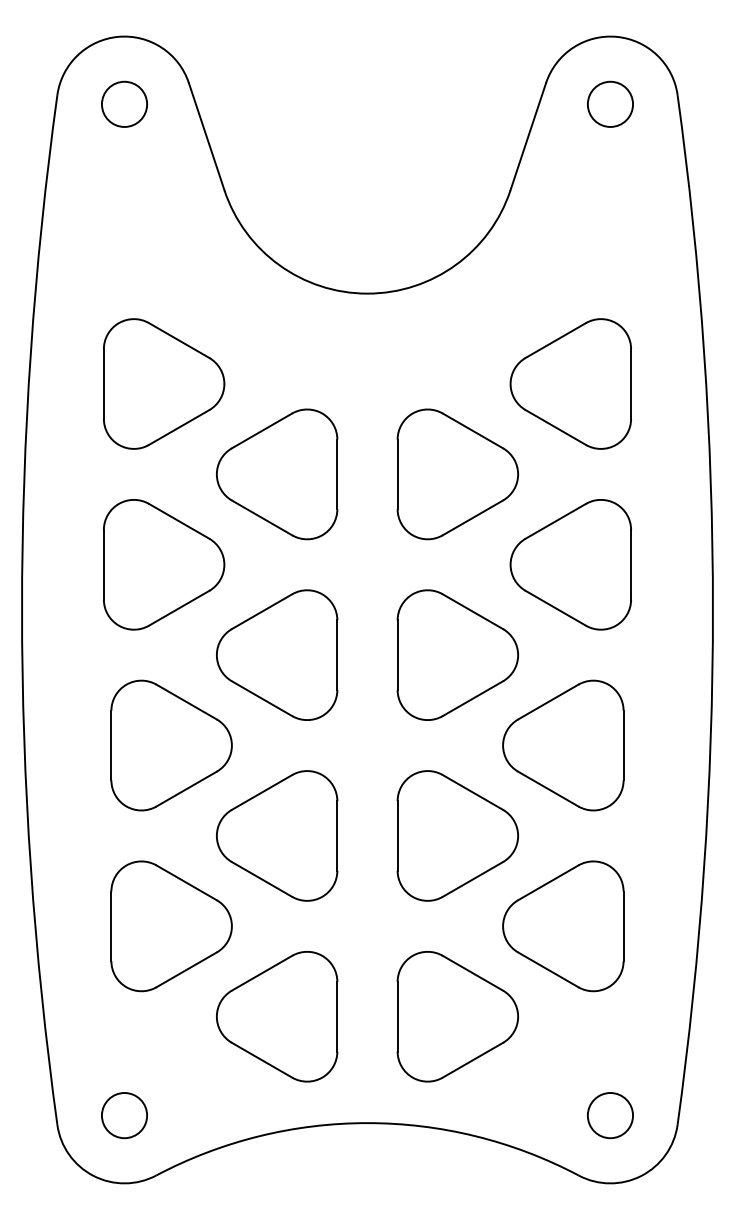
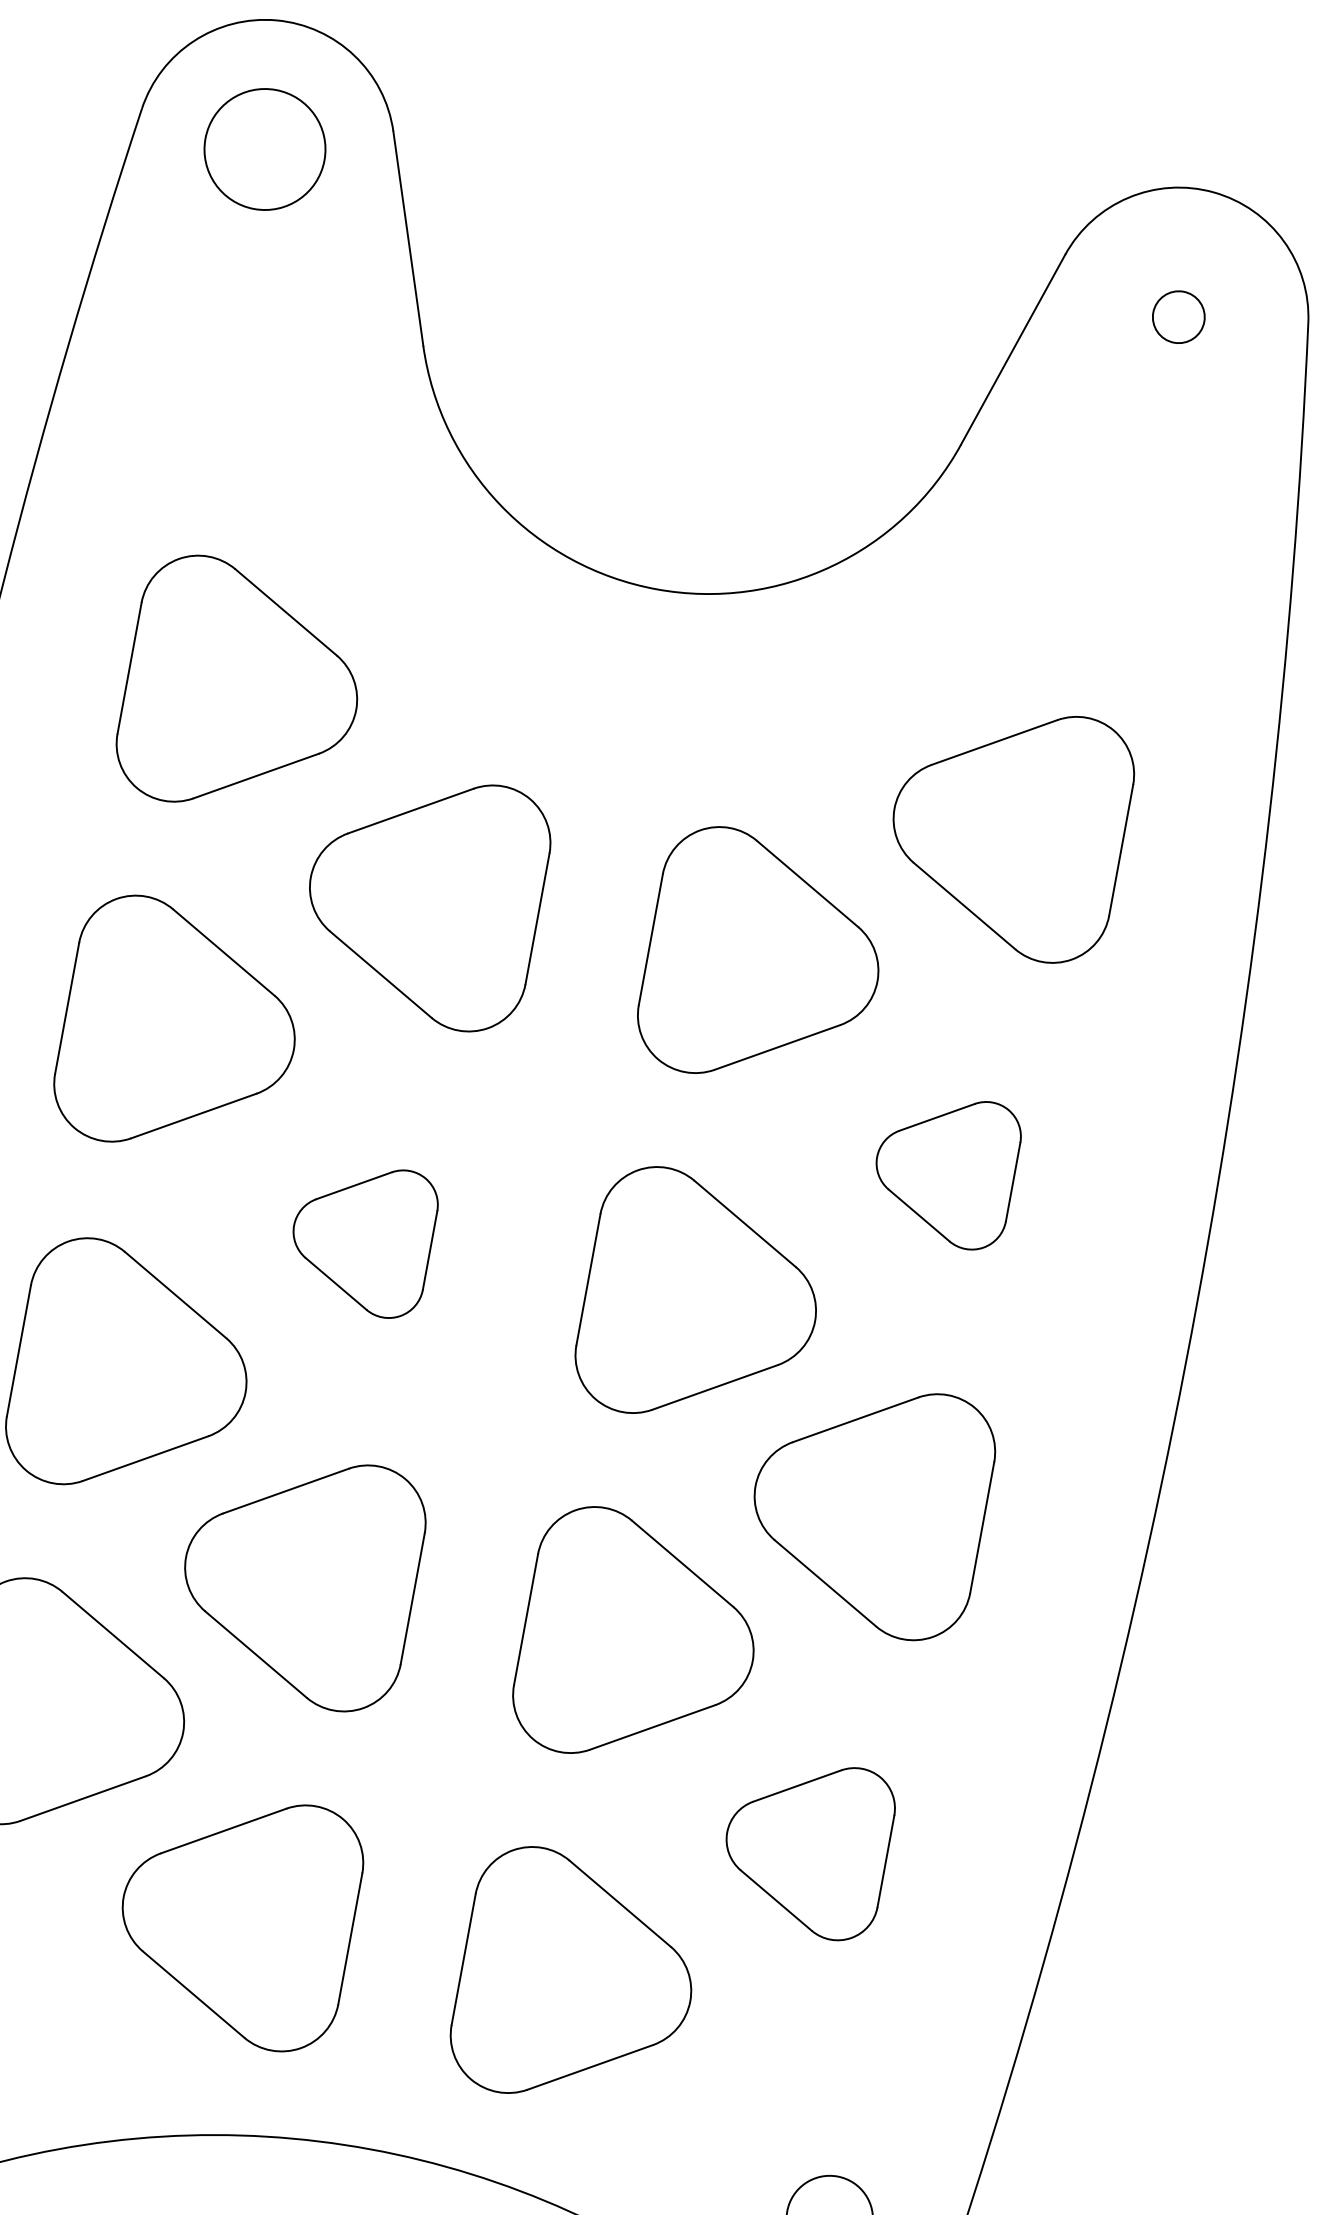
circle: (124, 103) -> (265, 147), size x1.4
circle: (610, 103) -> (1179, 315), size x0.6
part: (570, 564) -> (944, 1168), size x0.6
part: (277, 654) -> (362, 1236), size x0.6
part: (563, 926) -> (806, 1847), size x0.7

